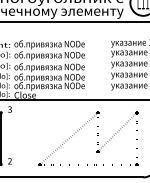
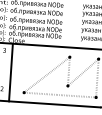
line: (20, 138) -> (10, 72), added

